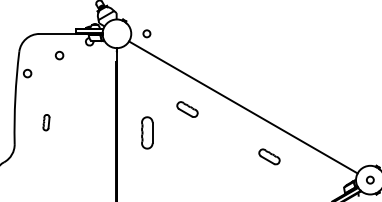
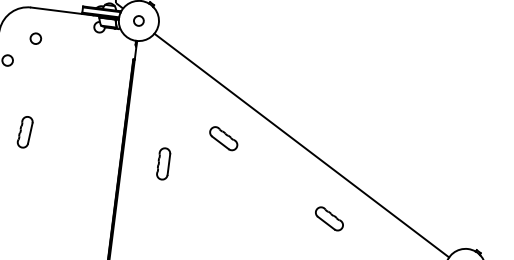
circle: (146, 33) -> (138, 20), moved
circle: (59, 55) -> (35, 38), moved
part: (46, 122) -> (25, 131), size x1.43
part: (146, 132) -> (162, 163), size x0.71

